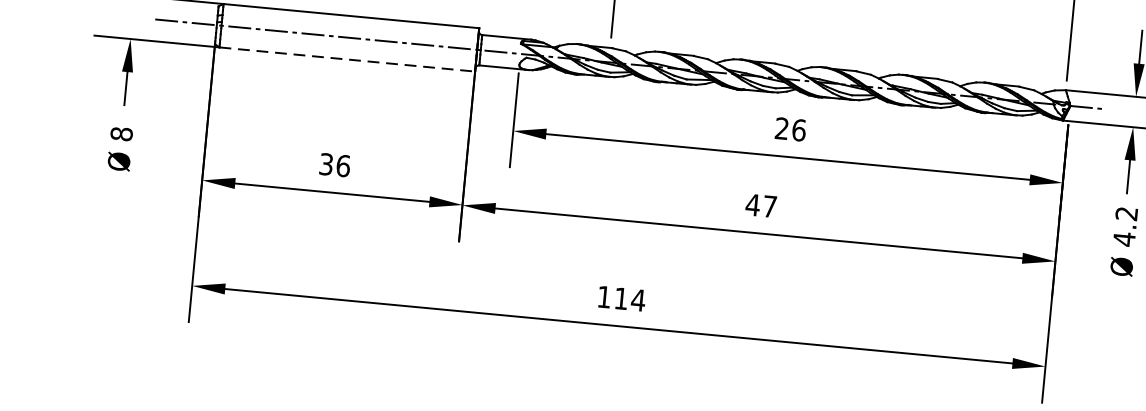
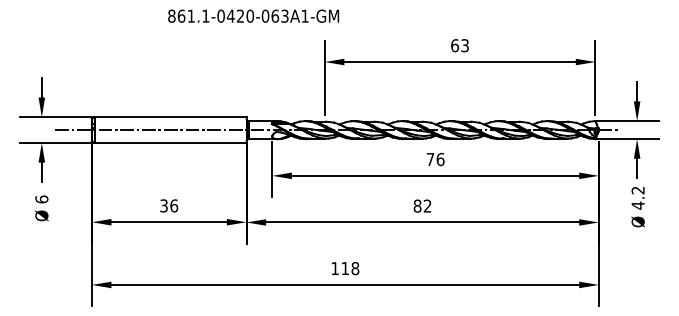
line: (347, 58) -> (170, 142), dashed -> solid
text: (782, 126) -> (430, 158), 26 -> 76
text: (121, 134) -> (41, 199), 8 -> 6
text: (761, 204) -> (422, 205), 47 -> 82
text: (638, 300) -> (355, 268), 114 -> 118

